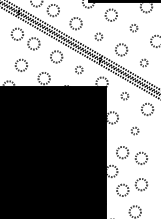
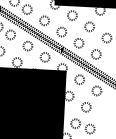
circle: (133, 27) -> (89, 26), size x1.67
circle: (98, 36) -> (61, 31), size x1.67
circle: (143, 62) -> (95, 54), size x1.67
circle: (78, 69) -> (44, 56), size x1.67
circle: (124, 95) -> (79, 79), size x1.67
circle: (134, 130) -> (85, 106), size x1.67

